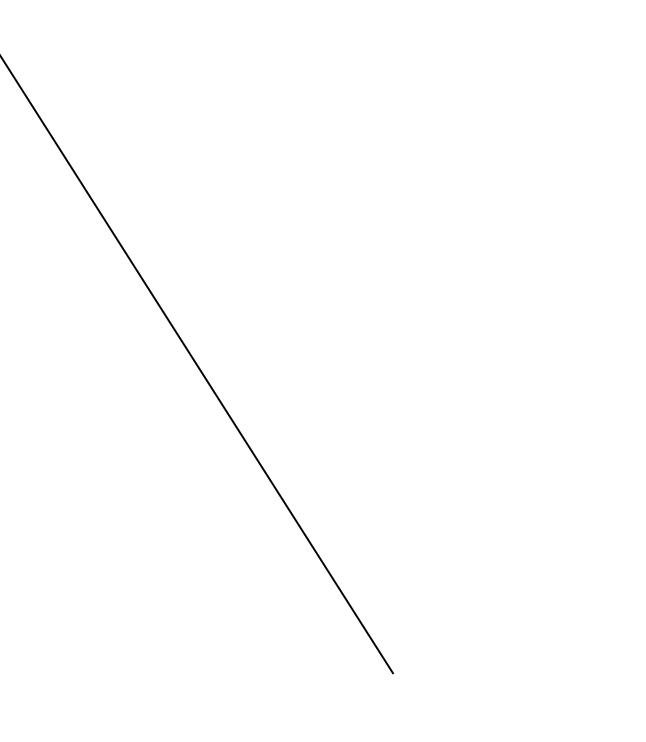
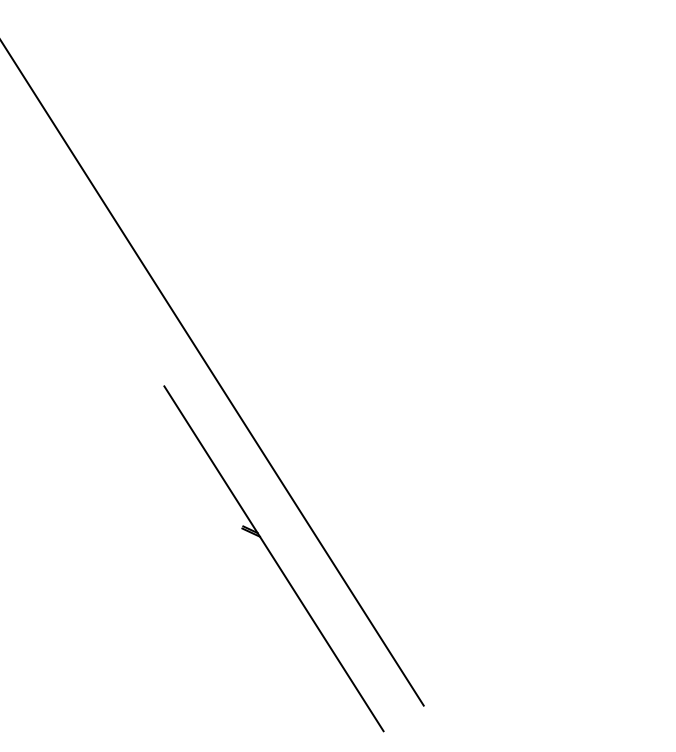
part: (243, 526) -> (273, 558), added

